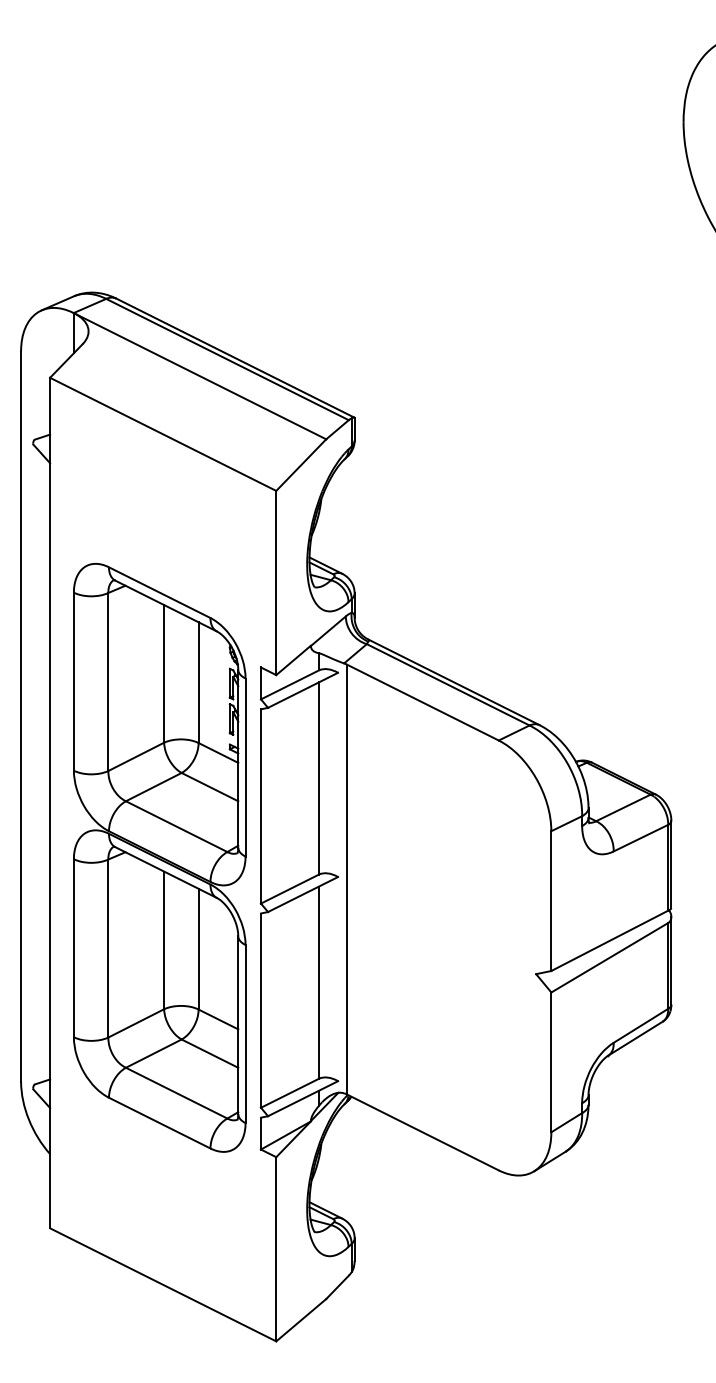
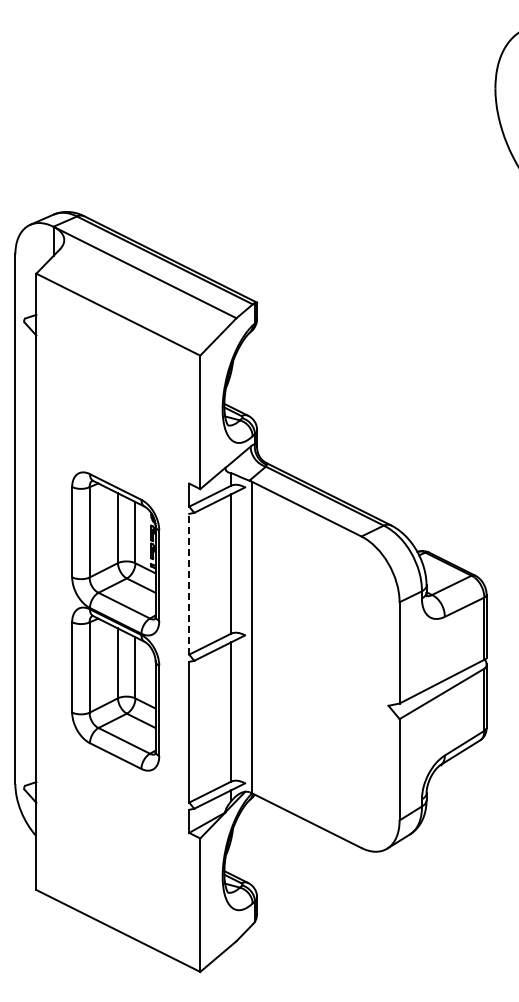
line: (261, 805) -> (189, 583), solid -> dashed
part: (159, 857) -> (115, 621), size x0.7

